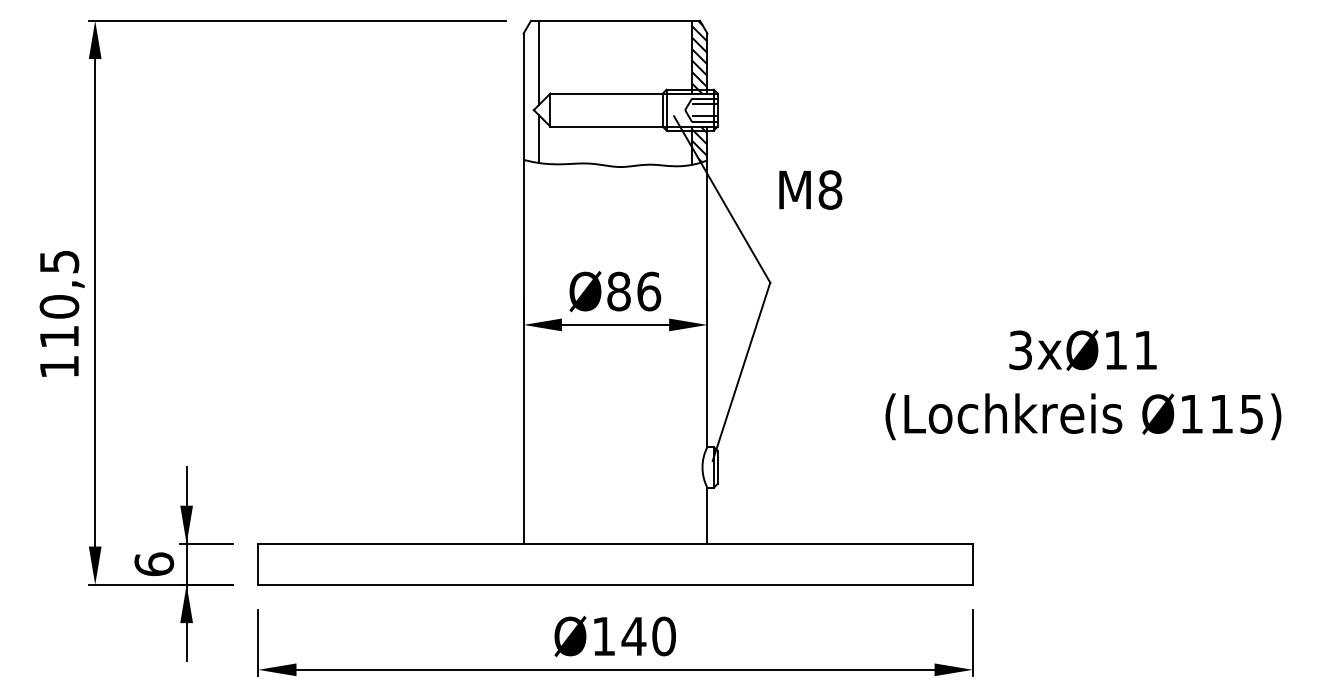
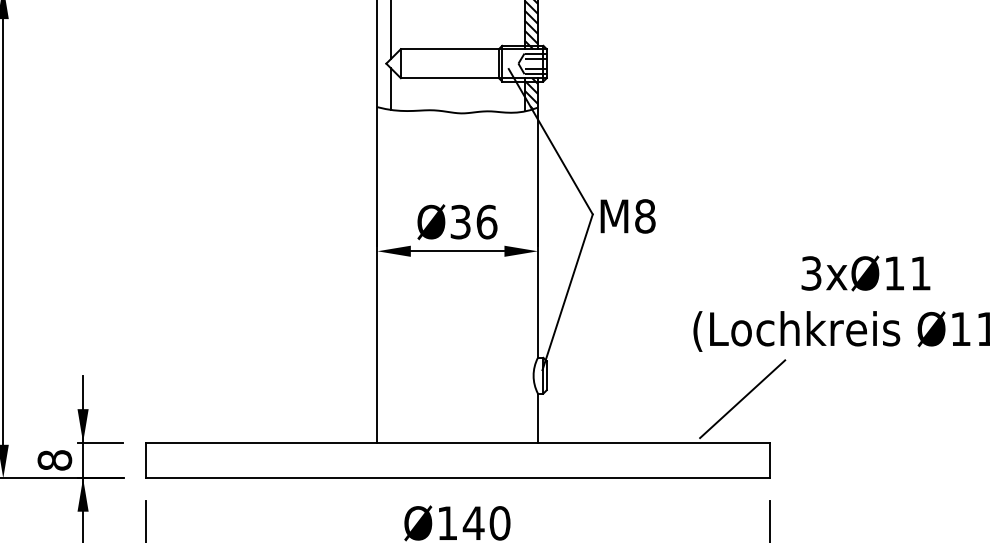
text: (810, 189) -> (627, 215), moved
text: (618, 291) -> (460, 222), Ø86 -> Ø36
line: (941, 493) -> (742, 398), added
text: (153, 564) -> (54, 460), 6 -> 8

